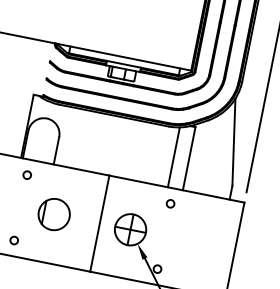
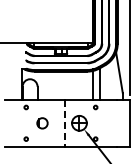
part: (54, 214) -> (42, 123), size x0.7
line: (99, 223) -> (64, 123), solid -> dashed

